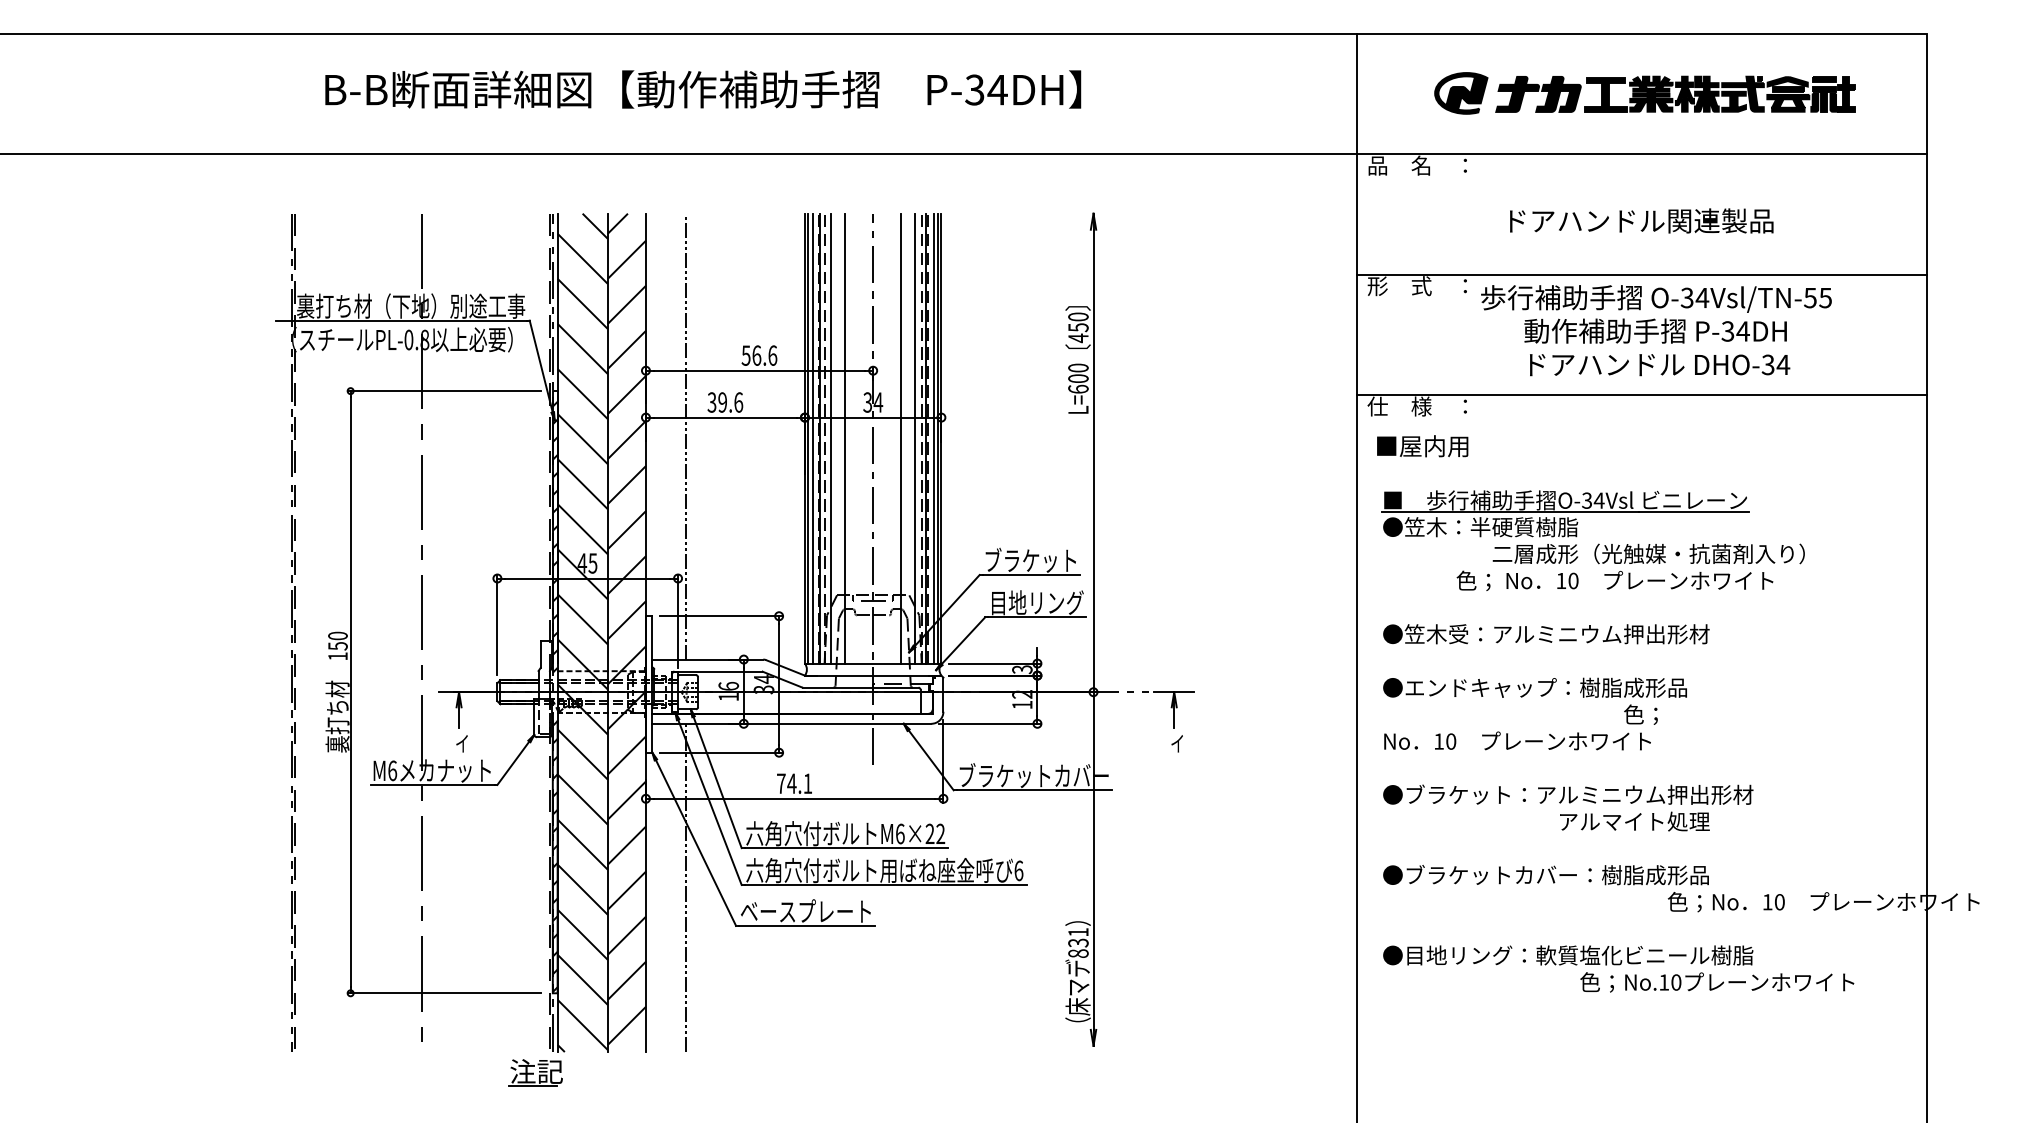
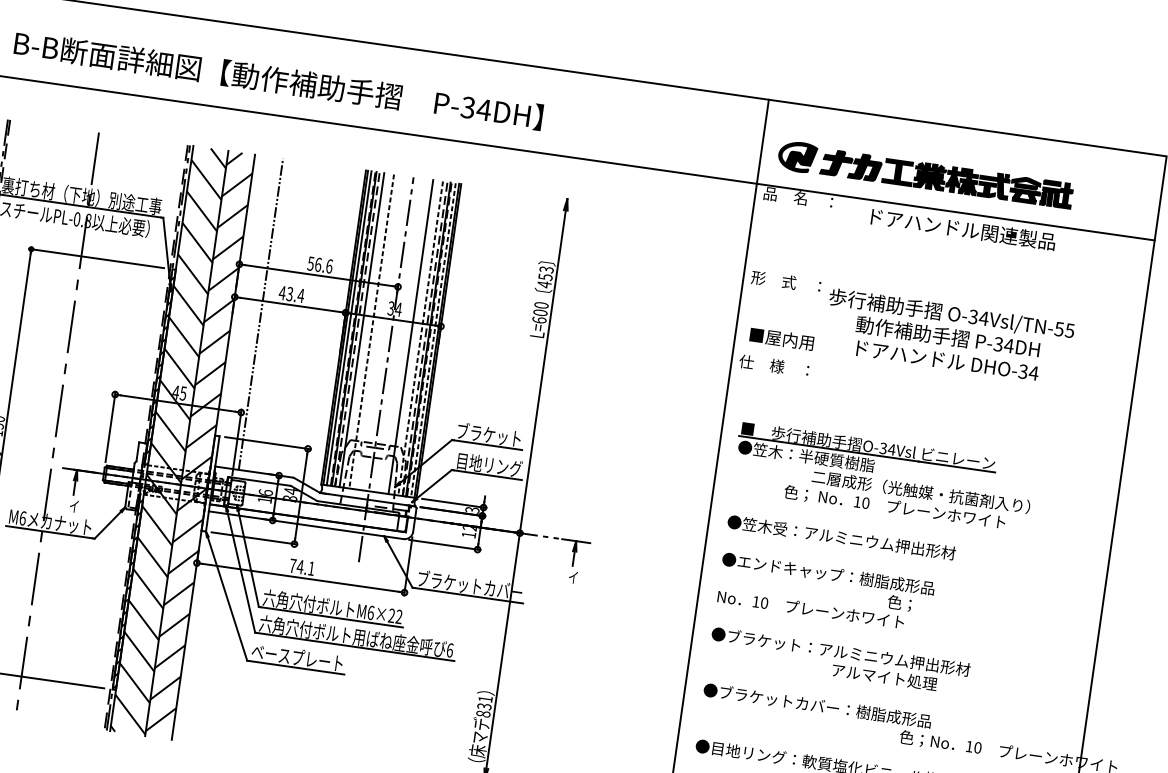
text: (703, 89) -> (278, 80), moved
part: (1644, 93) -> (925, 175), moved
text: (1641, 220) -> (963, 229), moved
line: (1641, 274) -> (943, 296), removed
text: (1078, 316) -> (546, 269), 450 -> 453
line: (1641, 395) -> (931, 380), removed
text: (725, 402) -> (291, 294), 39.6 -> 43.4
line: (845, 438) -> (371, 331), solid -> dashed
line: (915, 438) -> (420, 338), solid -> dashed
line: (933, 438) -> (433, 340), solid -> dashed
text: (1422, 446) -> (781, 339), moved
line: (686, 887) -> (216, 628), removed
part: (535, 1072) -> (92, 743), removed

